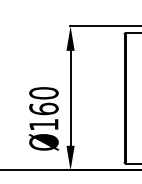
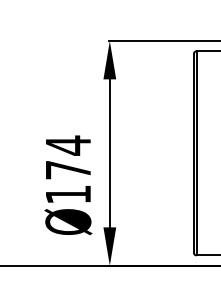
text: (43, 100) -> (67, 156), Ø160 -> Ø174

